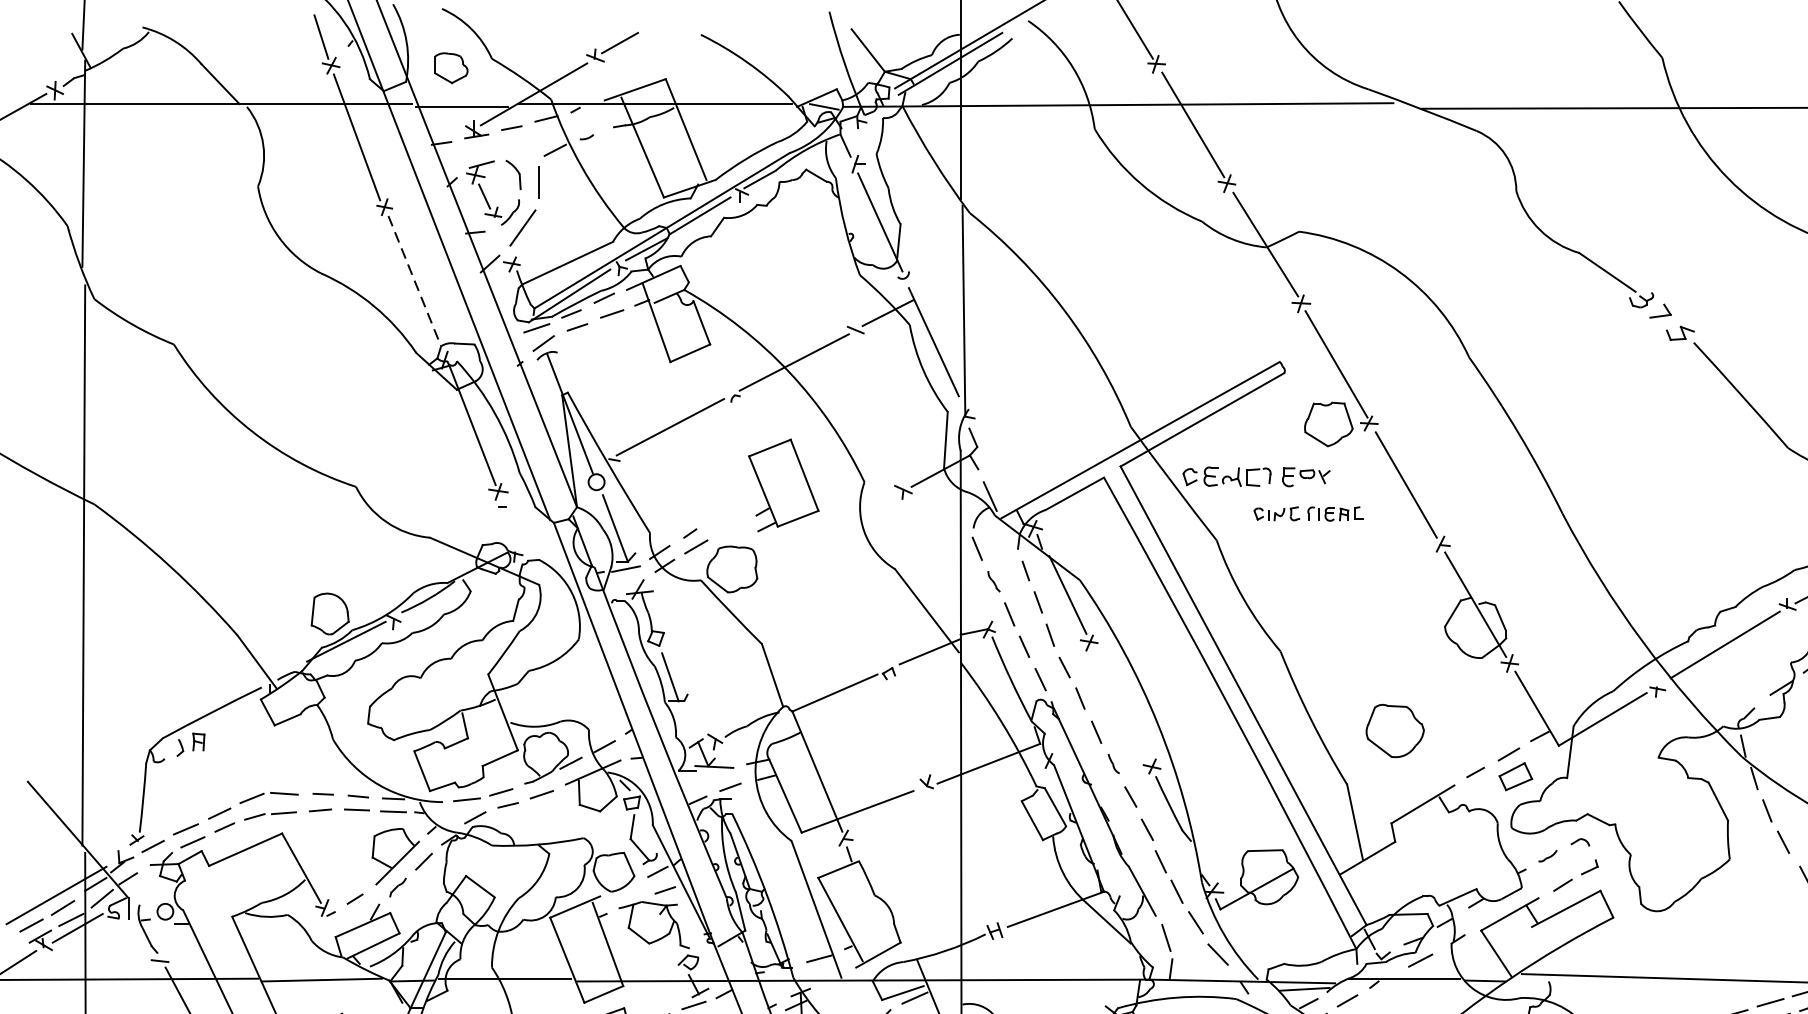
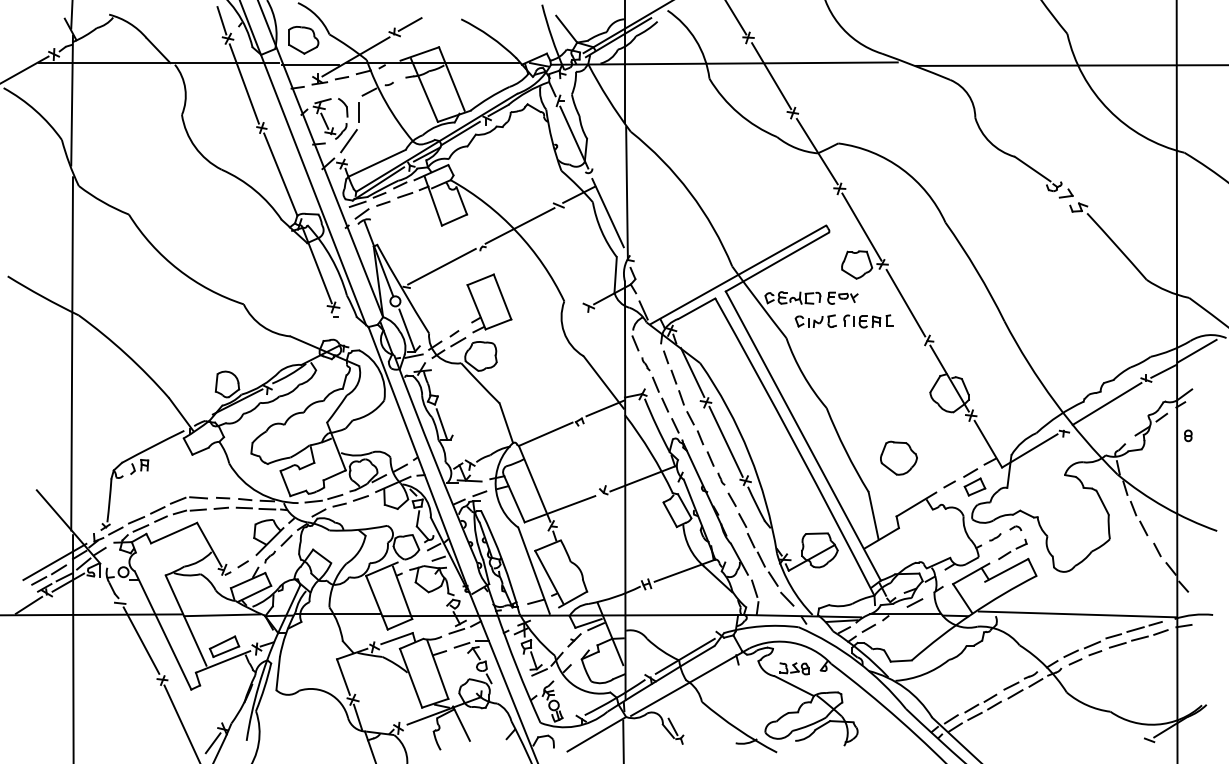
part: (450, 68) -> (303, 40), size x1.43
line: (414, 282) -> (280, 175), dashed -> solid
part: (783, 485) -> (489, 303), moved
part: (1307, 514) -> (843, 321), size x1.43
line: (1120, 704) -> (725, 441), added

